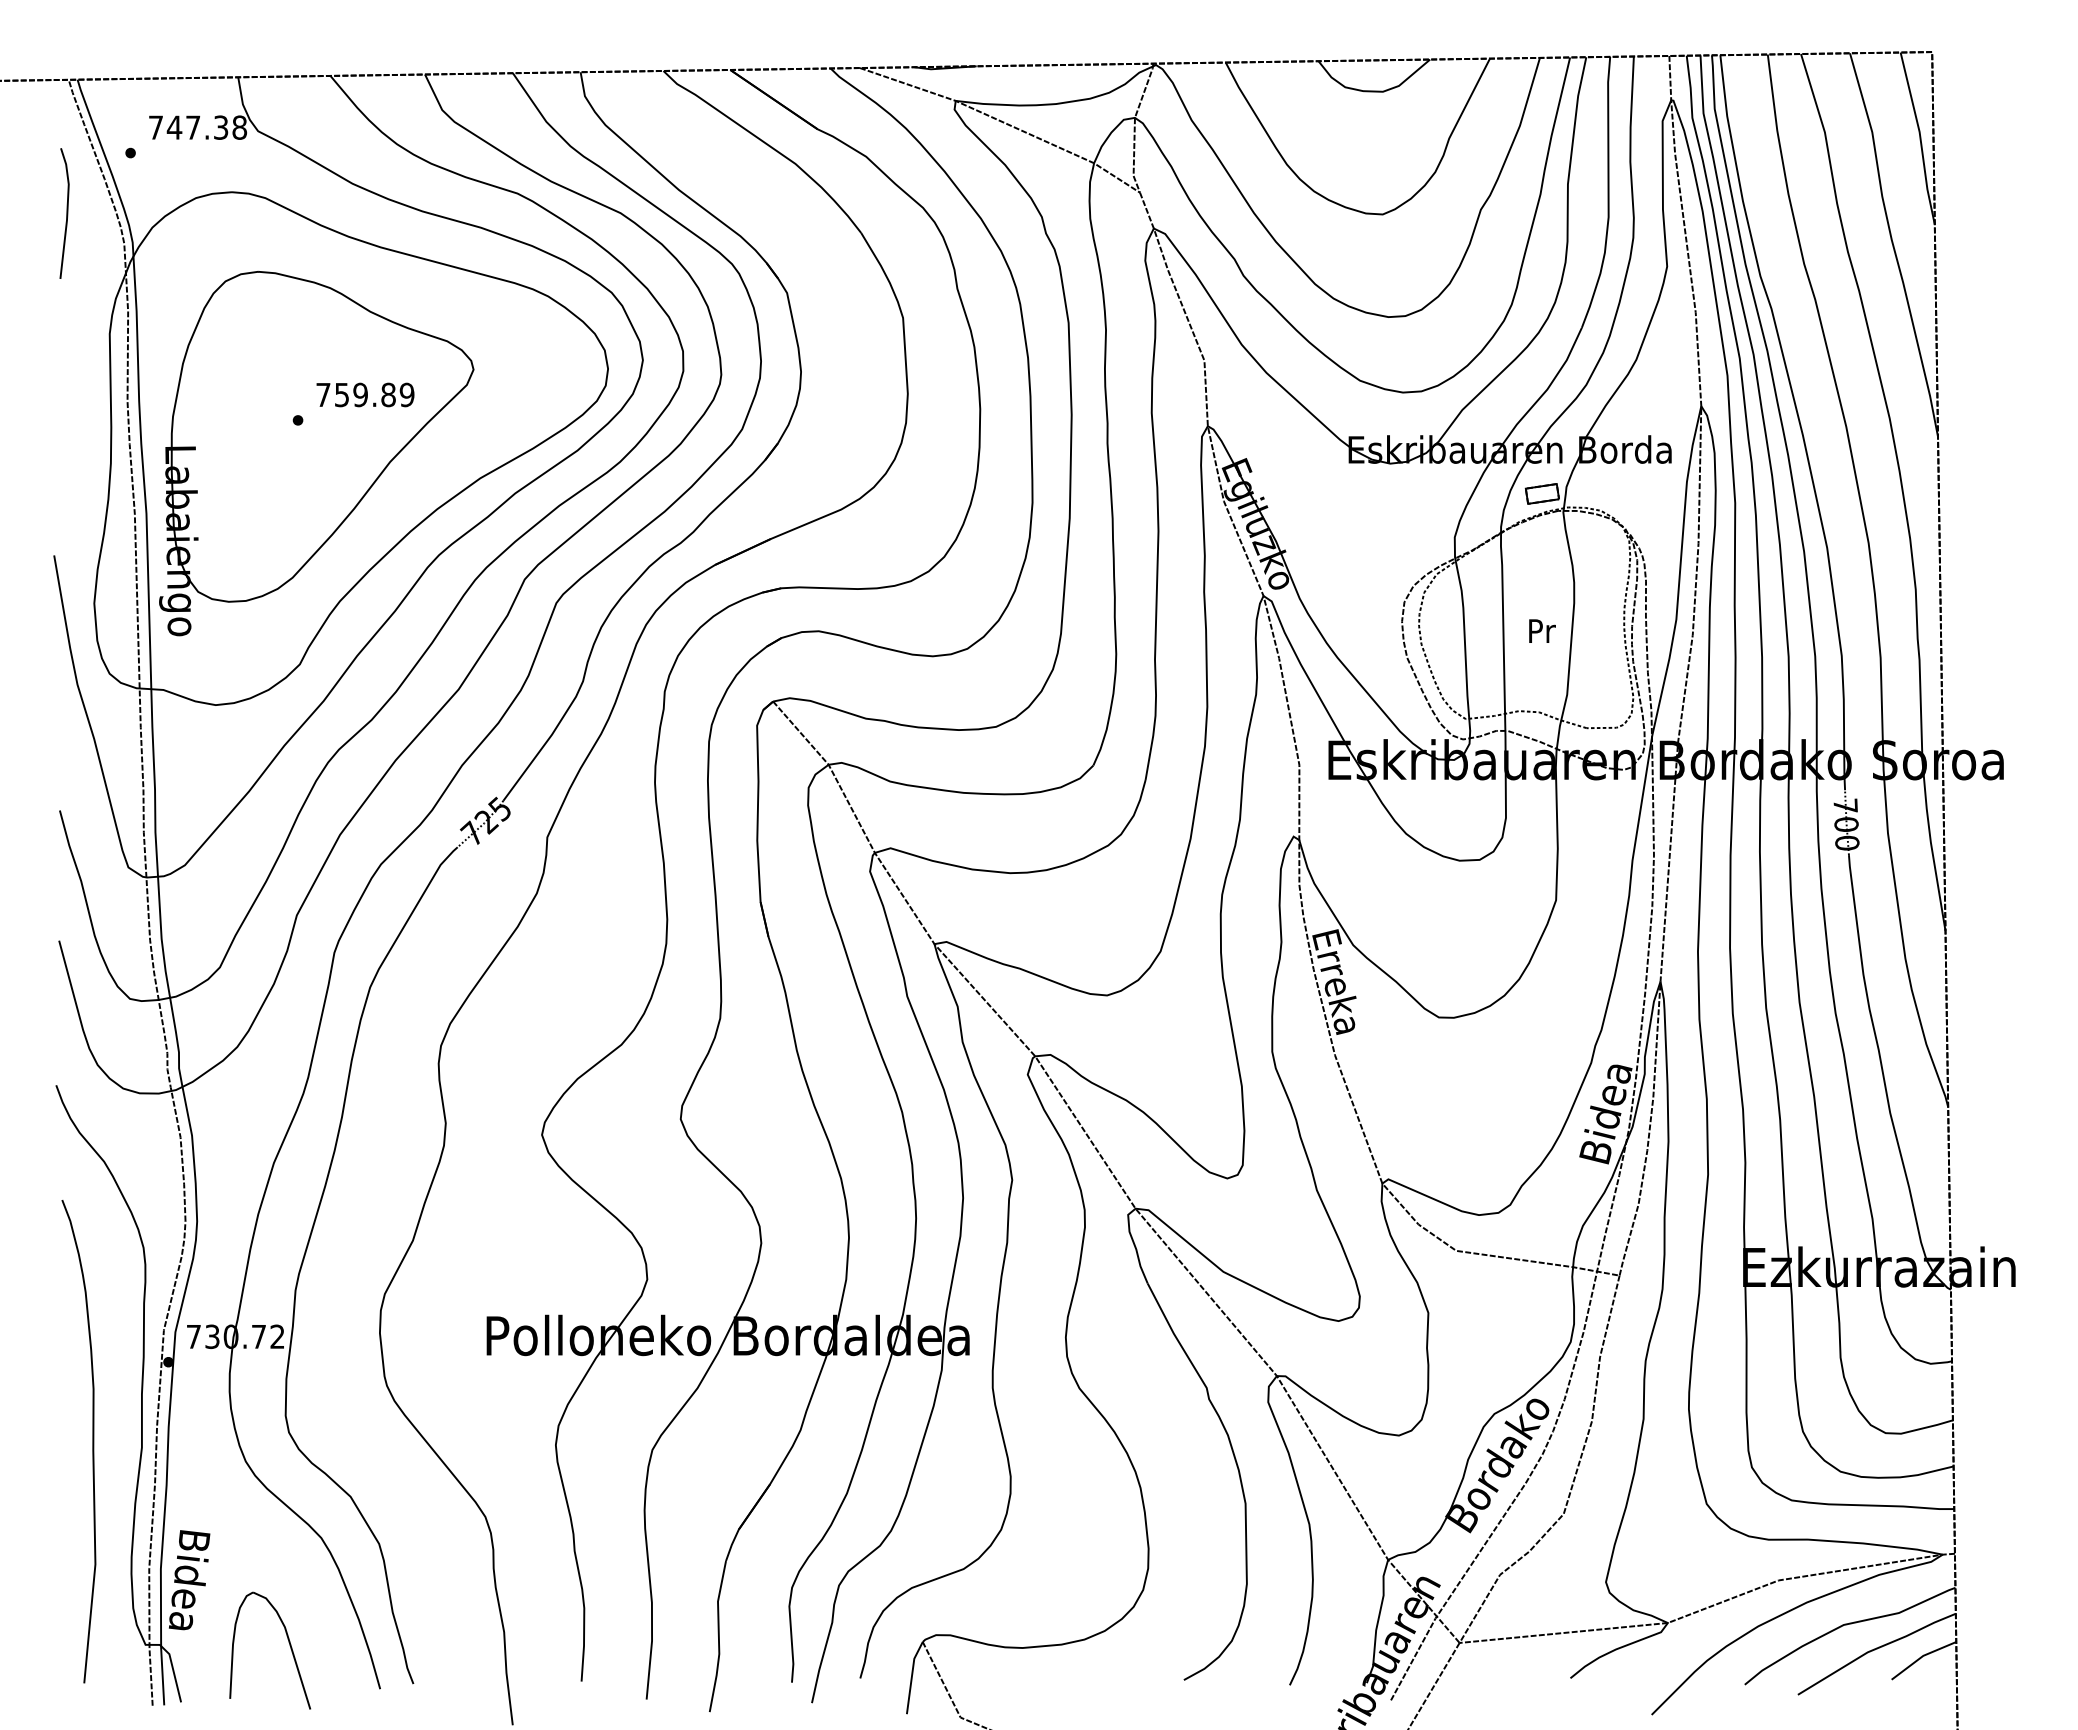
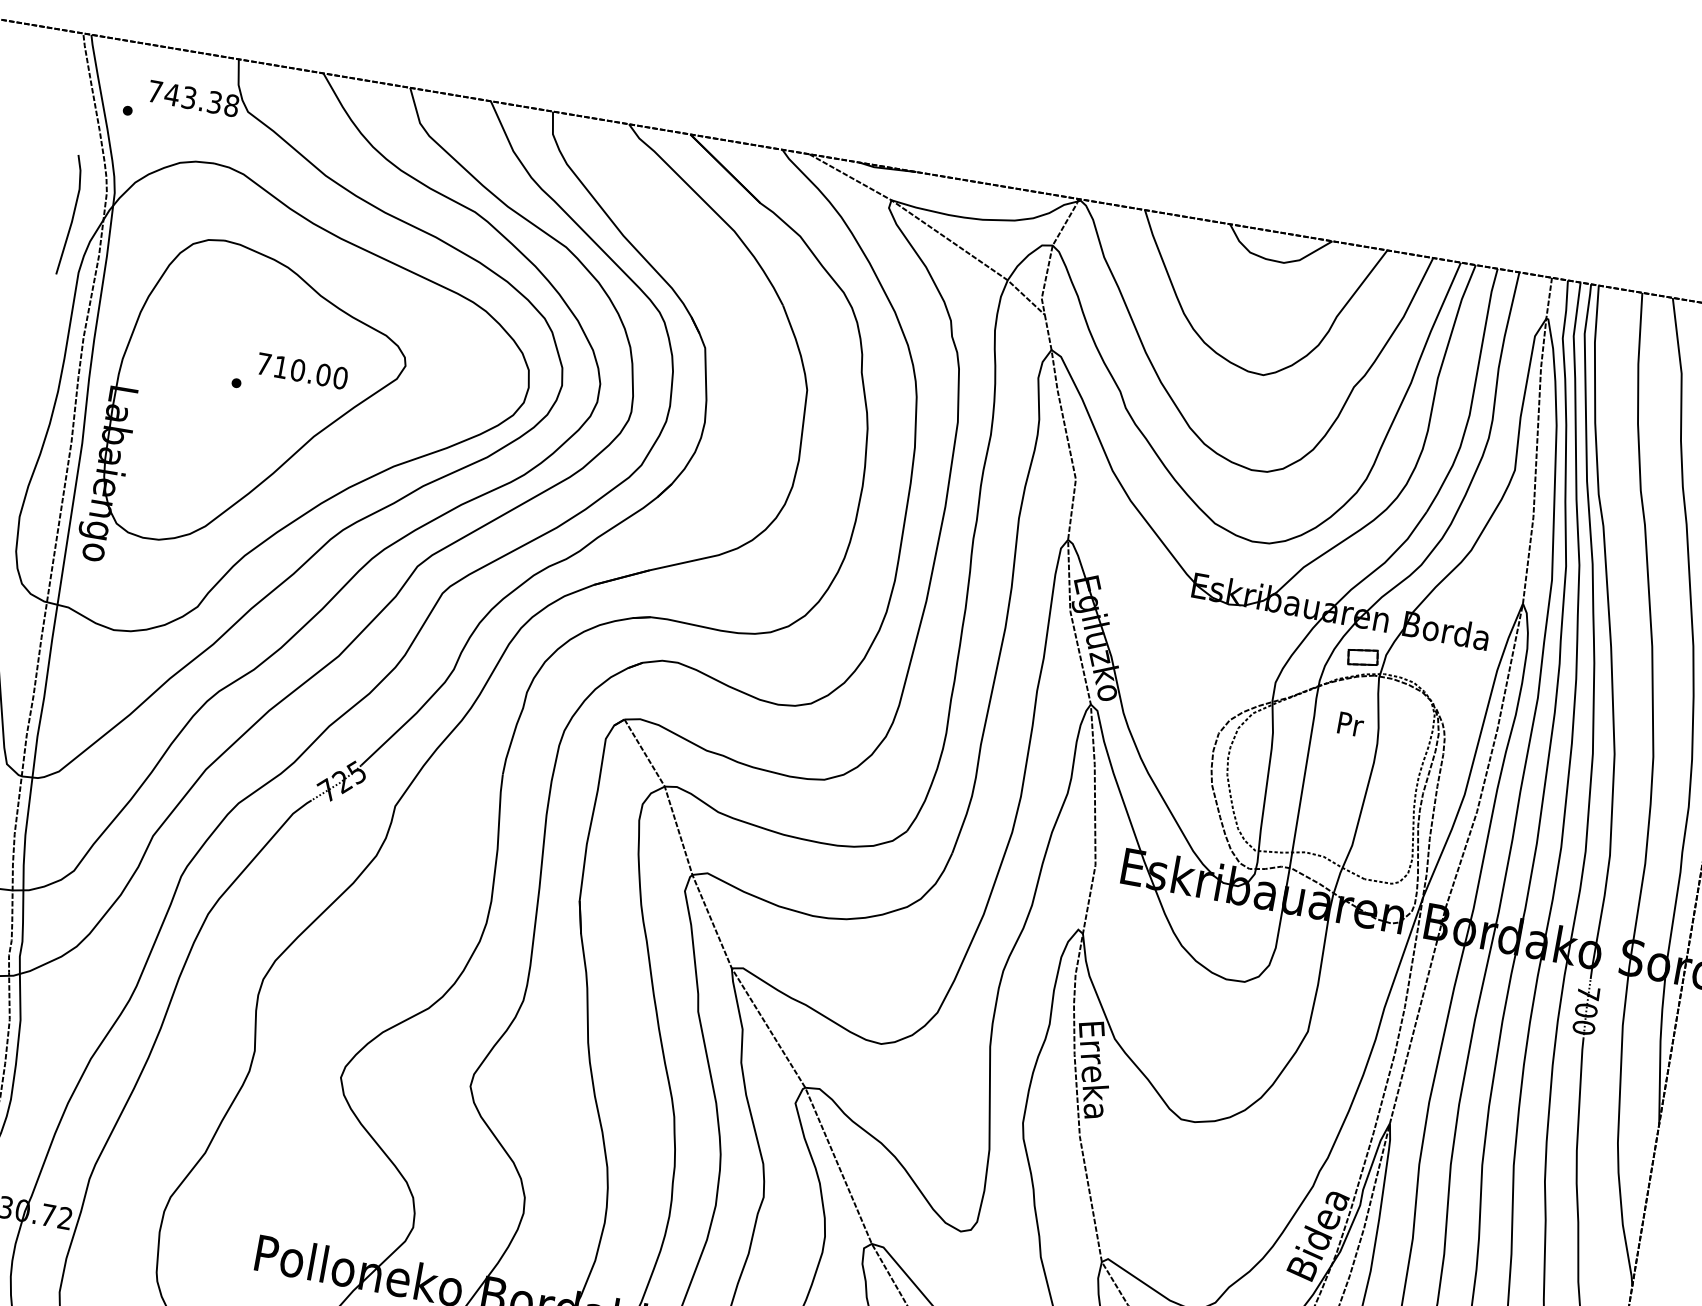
text: (193, 127) -> (189, 97), 747.38 -> 743.38
line: (66, 213) -> (72, 215), moved
text: (374, 395) -> (310, 373), 759.89 -> 710.00
text: (1542, 630) -> (1351, 723), moved

